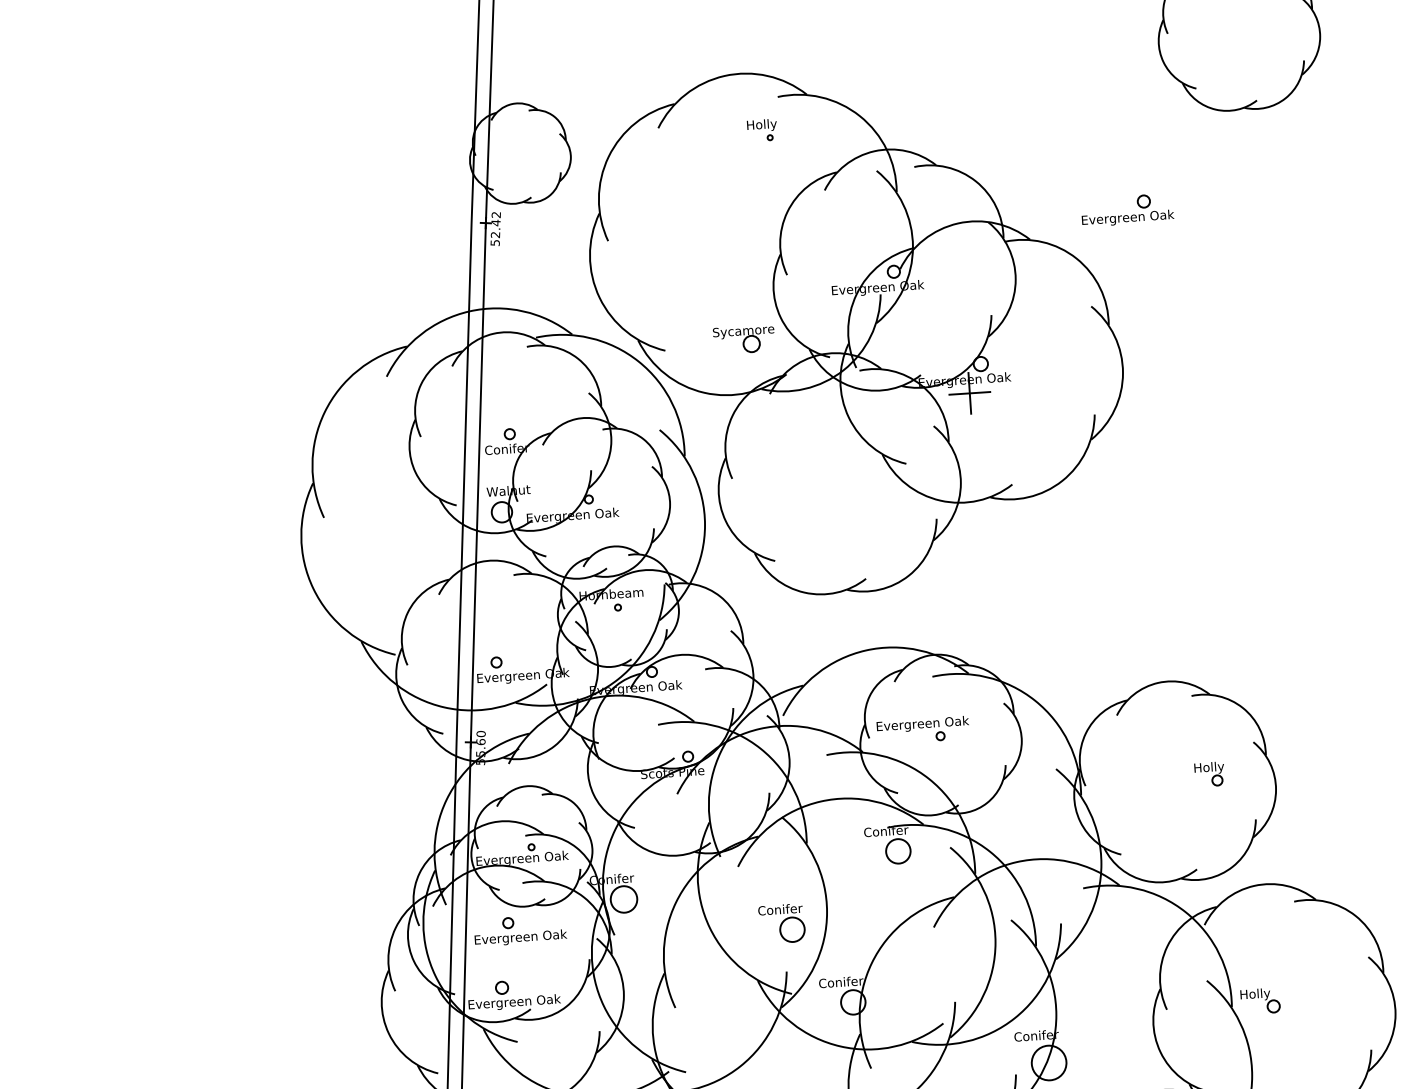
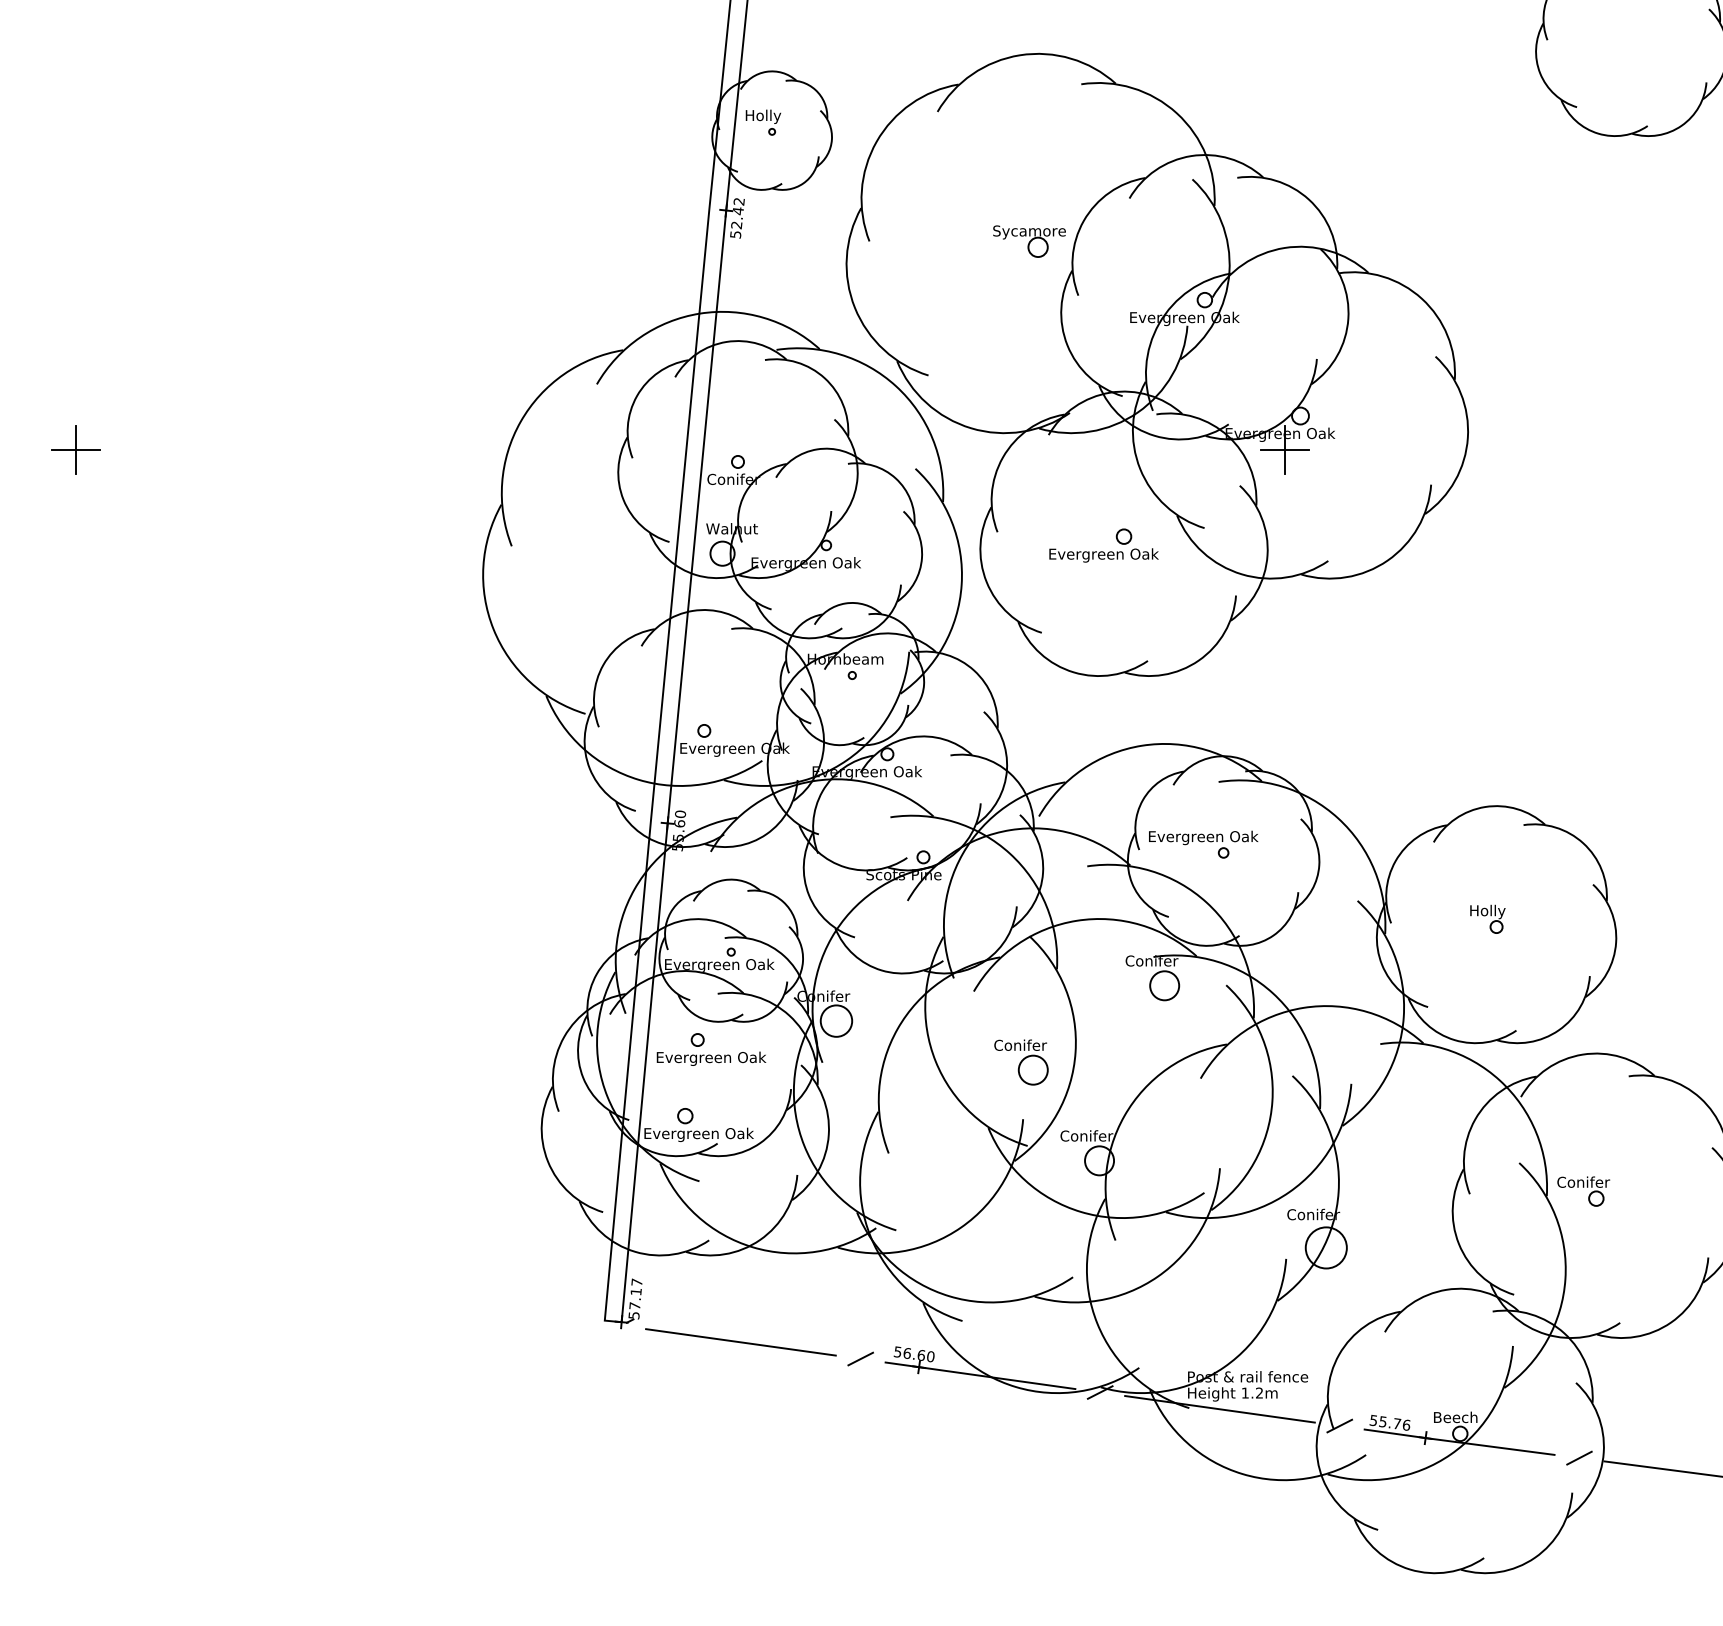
part: (761, 130) -> (762, 122), moved
part: (1127, 210) -> (1103, 545), moved
part: (744, 339) -> (1029, 241), moved
part: (1209, 773) -> (1487, 918), moved
text: (1262, 994) -> (1583, 1183), Holly -> Conifer

